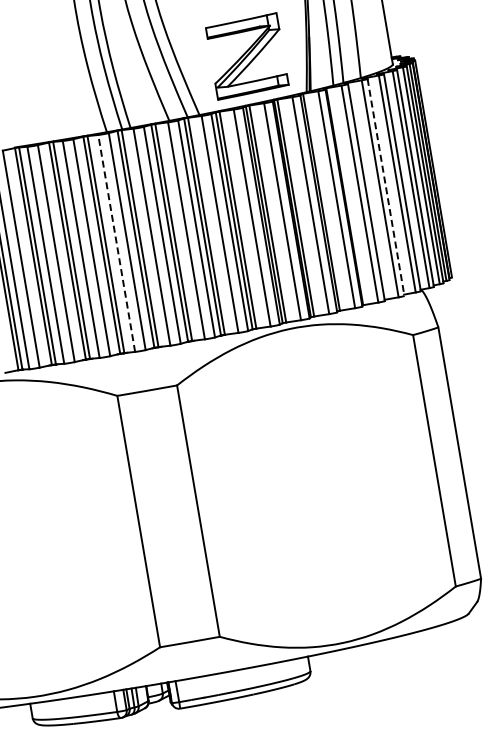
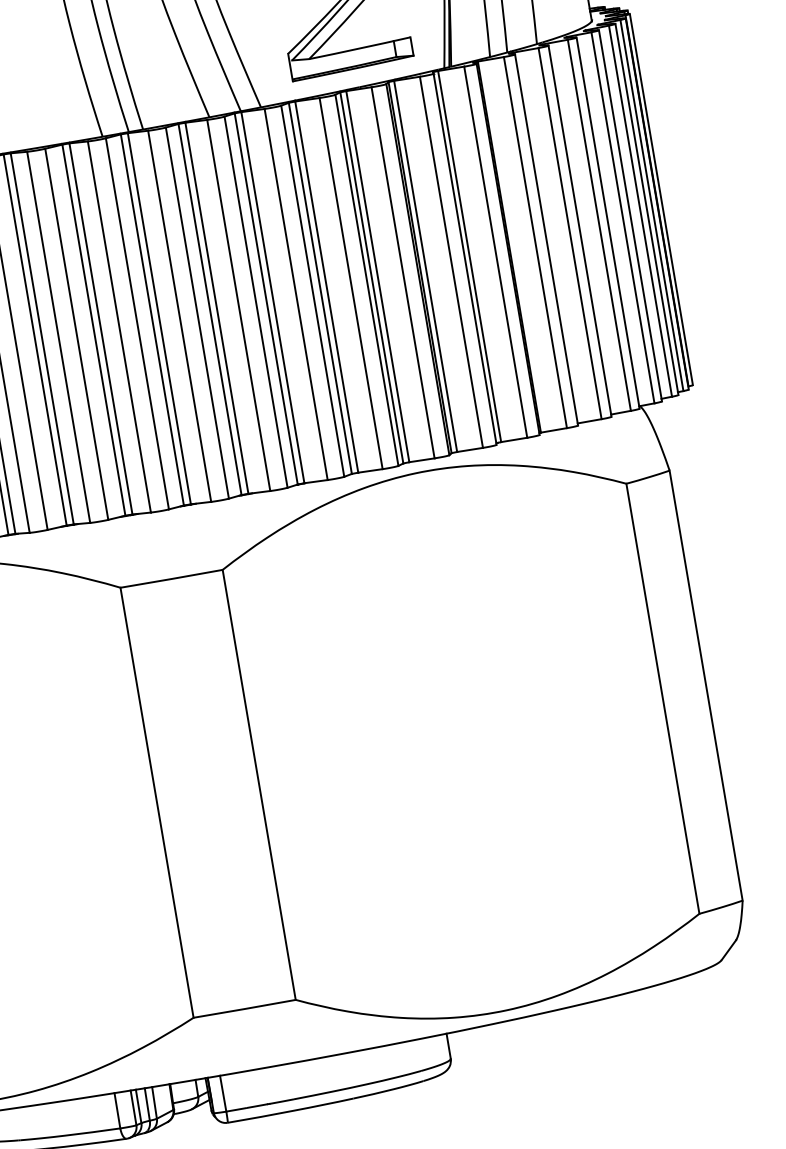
line: (386, 187) -> (580, 231), dashed -> solid
line: (116, 242) -> (119, 325), dashed -> solid

